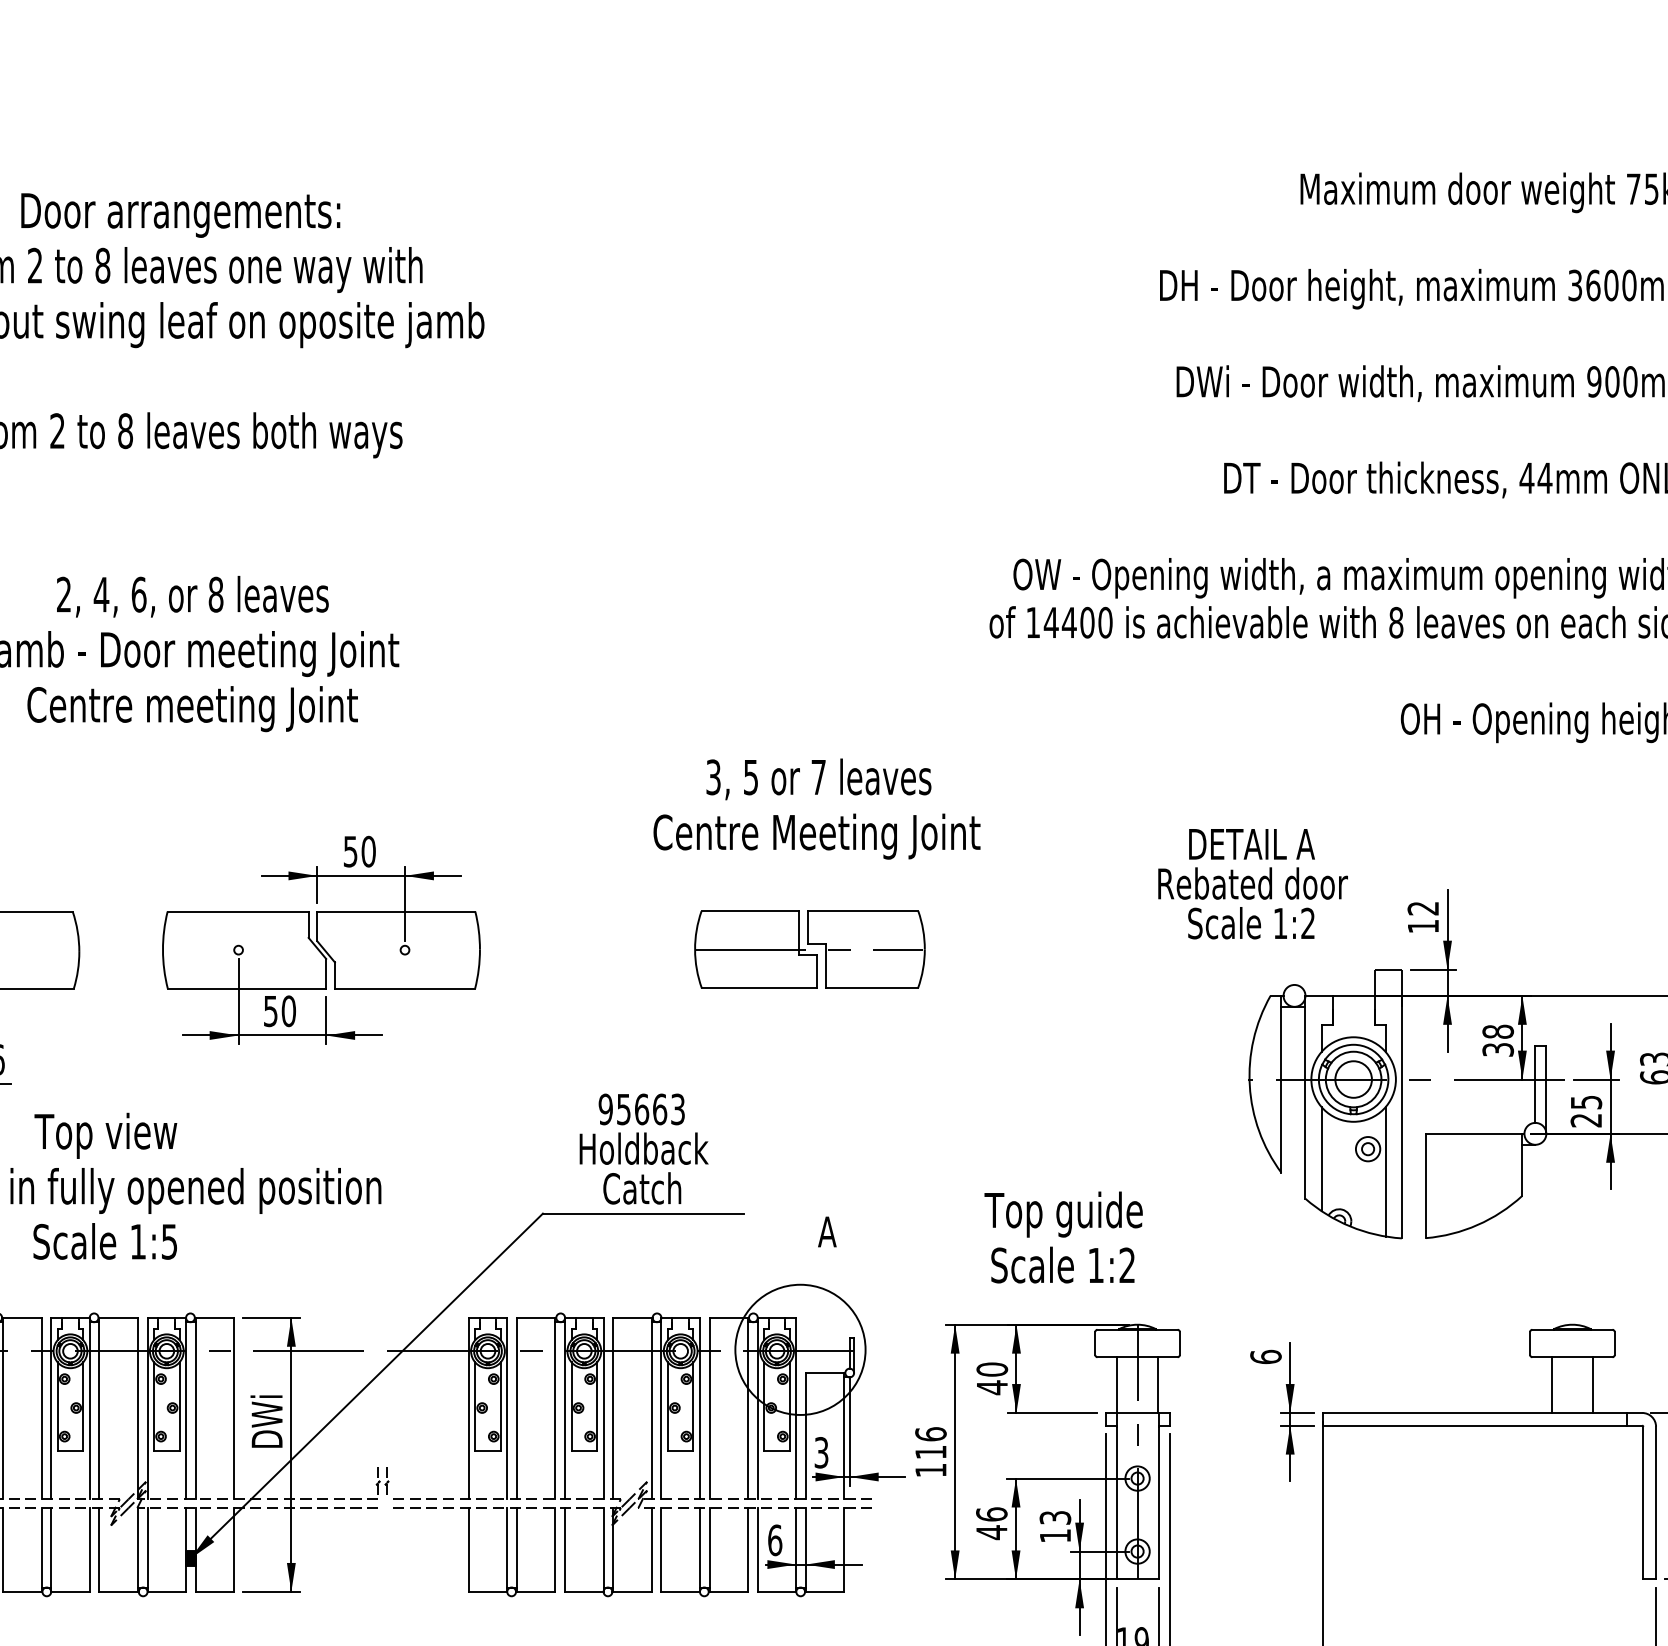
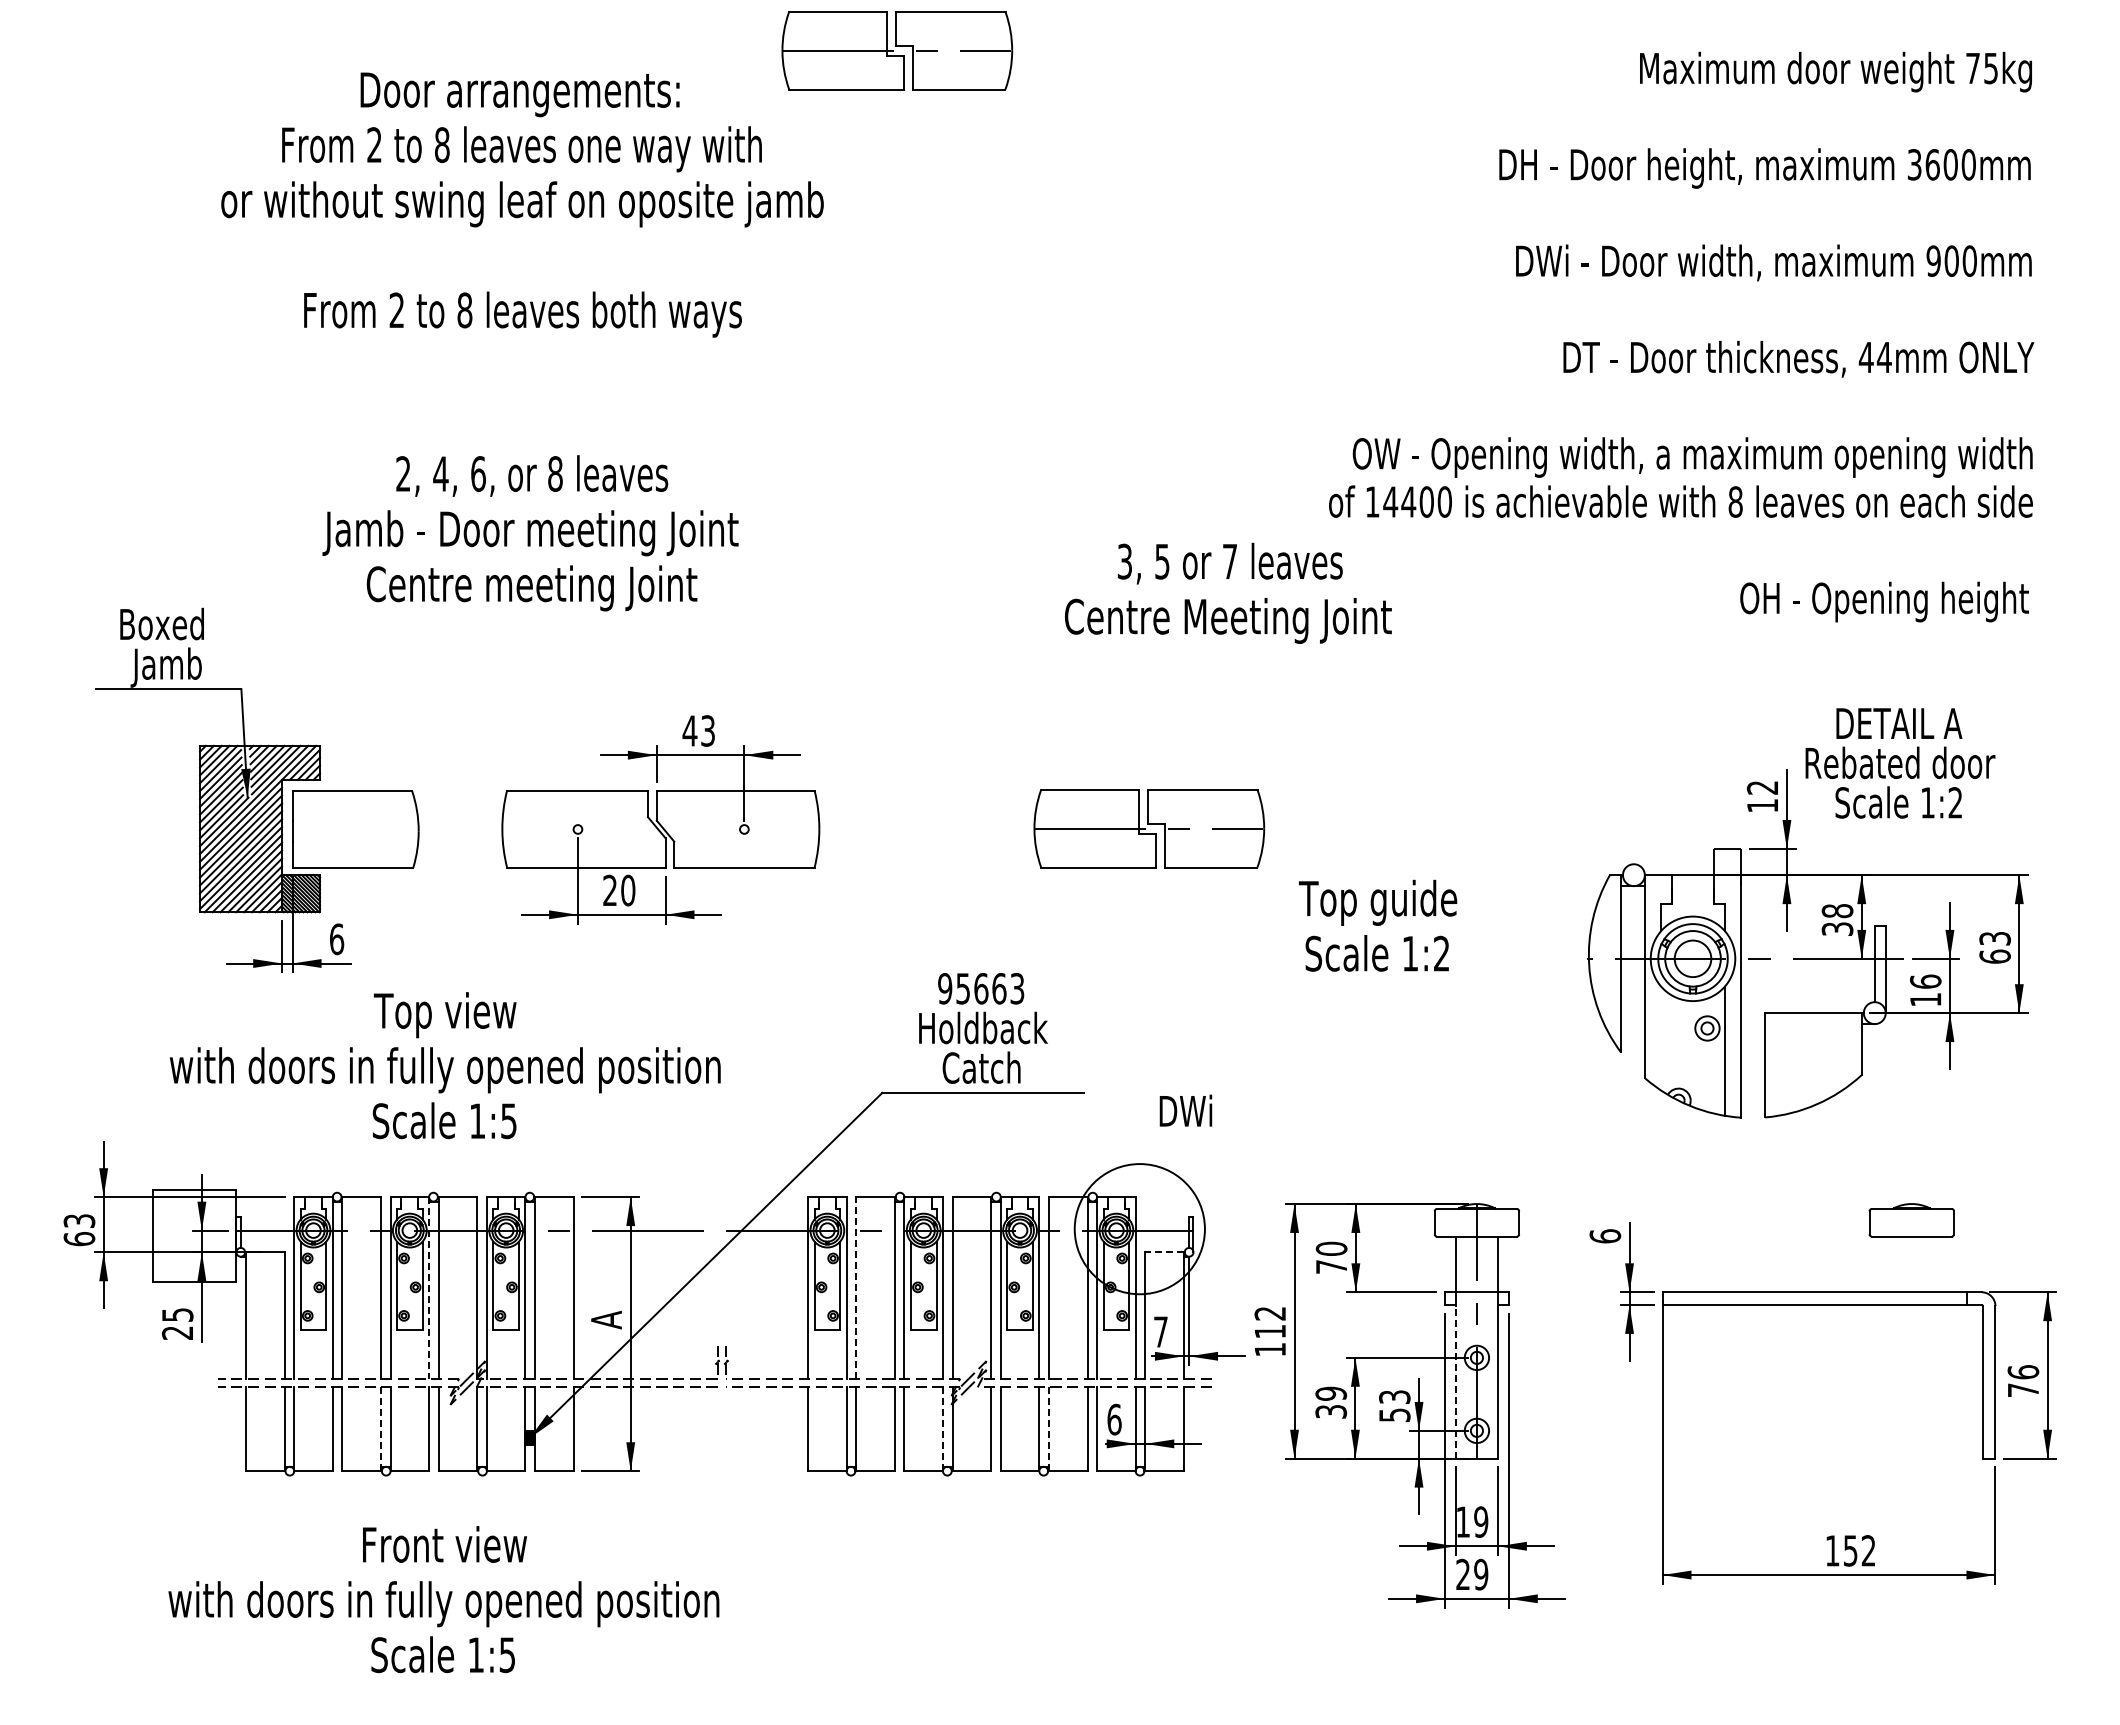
part: (558, 171) -> (897, 50), added
text: (817, 808) -> (1228, 592), moved
text: (359, 851) -> (698, 730), 50 -> 43
text: (1253, 884) -> (1900, 763), moved
text: (270, 1011) -> (609, 890), 50 -> 20
text: (1586, 1111) -> (1925, 990), 25 -> 16
line: (1322, 1159) -> (1661, 1038), removed
text: (845, 1231) -> (1184, 1110), A -> DWi
text: (1064, 1237) -> (1378, 925), moved
line: (825, 1373) -> (1164, 1252), solid -> dashed
line: (1551, 1385) -> (1890, 1264), removed
line: (1593, 1385) -> (1932, 1264), removed
text: (992, 1387) -> (1331, 1266), 40 -> 70
line: (90, 1408) -> (429, 1287), solid -> dashed
line: (517, 1408) -> (856, 1287), solid -> dashed
text: (266, 1422) -> (605, 1301), DWi -> A
text: (931, 1434) -> (1270, 1313), 116 -> 112
text: (821, 1452) -> (1160, 1331), 3 -> 7
line: (1116, 1502) -> (1455, 1381), solid -> dashed
text: (992, 1523) -> (1331, 1402), 46 -> 39
text: (1055, 1535) -> (1394, 1414), 13 -> 53
line: (41, 1550) -> (380, 1429), solid -> dashed
line: (603, 1550) -> (942, 1429), solid -> dashed
line: (709, 1550) -> (1048, 1429), solid -> dashed

